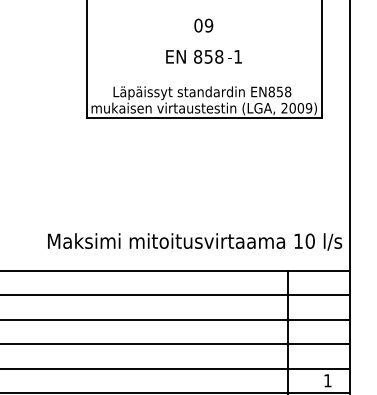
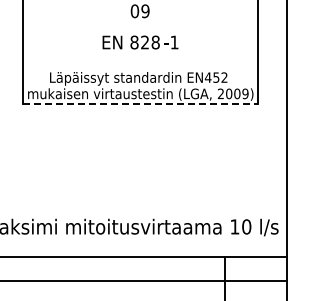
text: (208, 56) -> (144, 42), 858 -> 828
text: (279, 91) -> (215, 77), EN858 -> EN452
line: (204, 118) -> (140, 104), solid -> dashed

